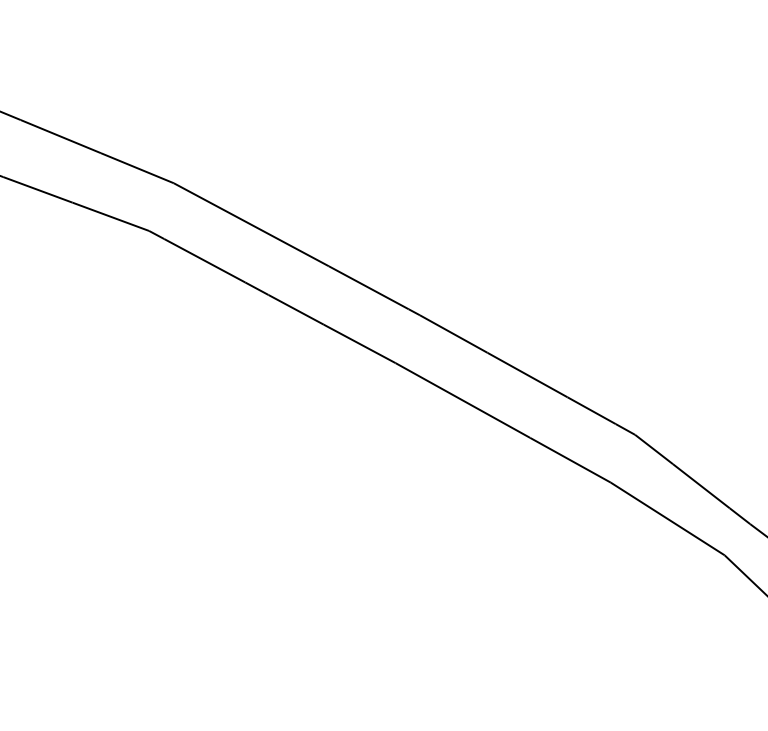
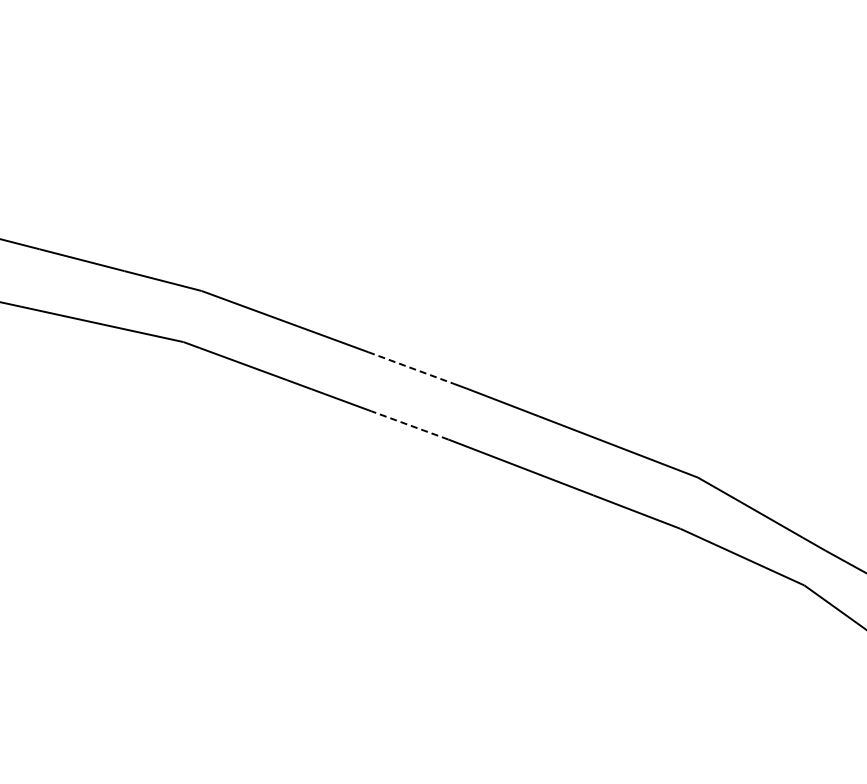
line: (369, 287) -> (411, 367), solid -> dashed
line: (359, 343) -> (409, 425), solid -> dashed

